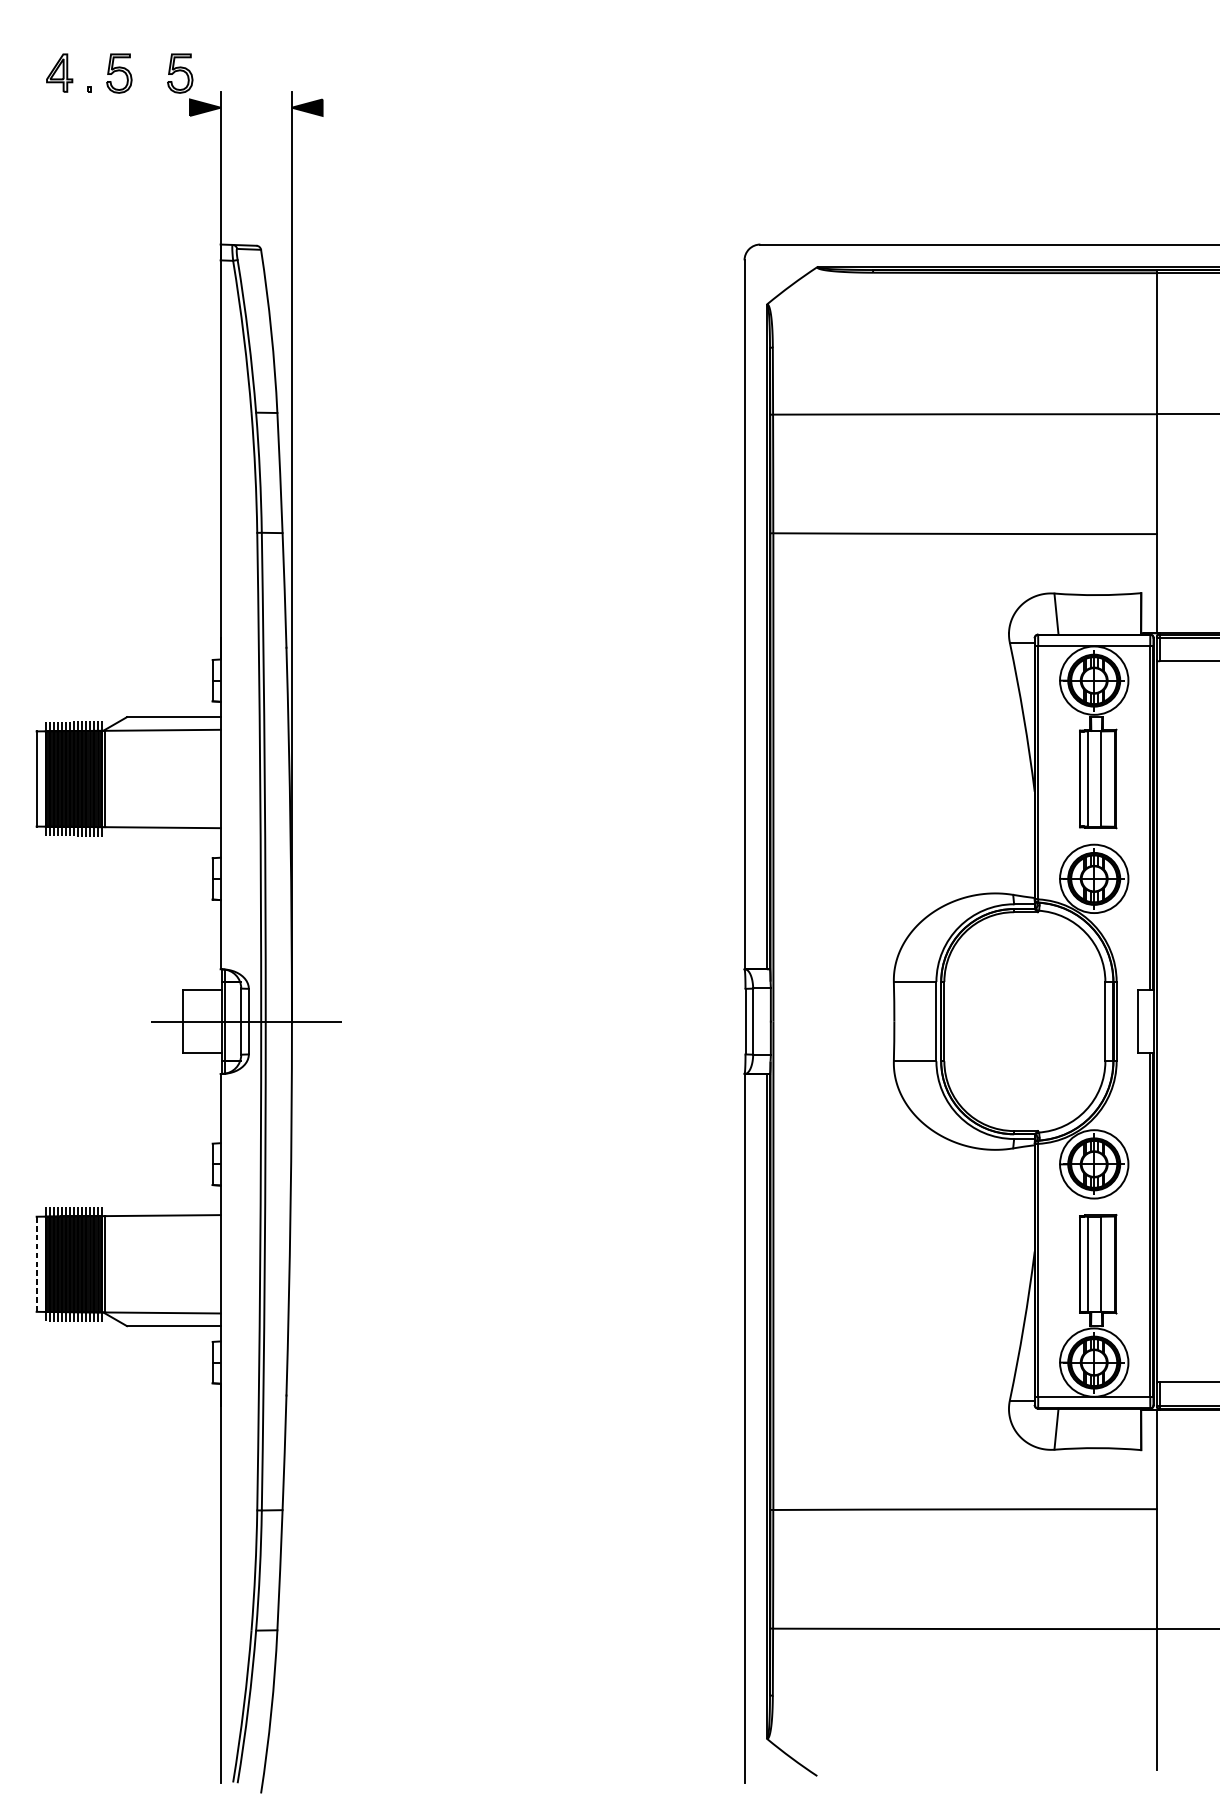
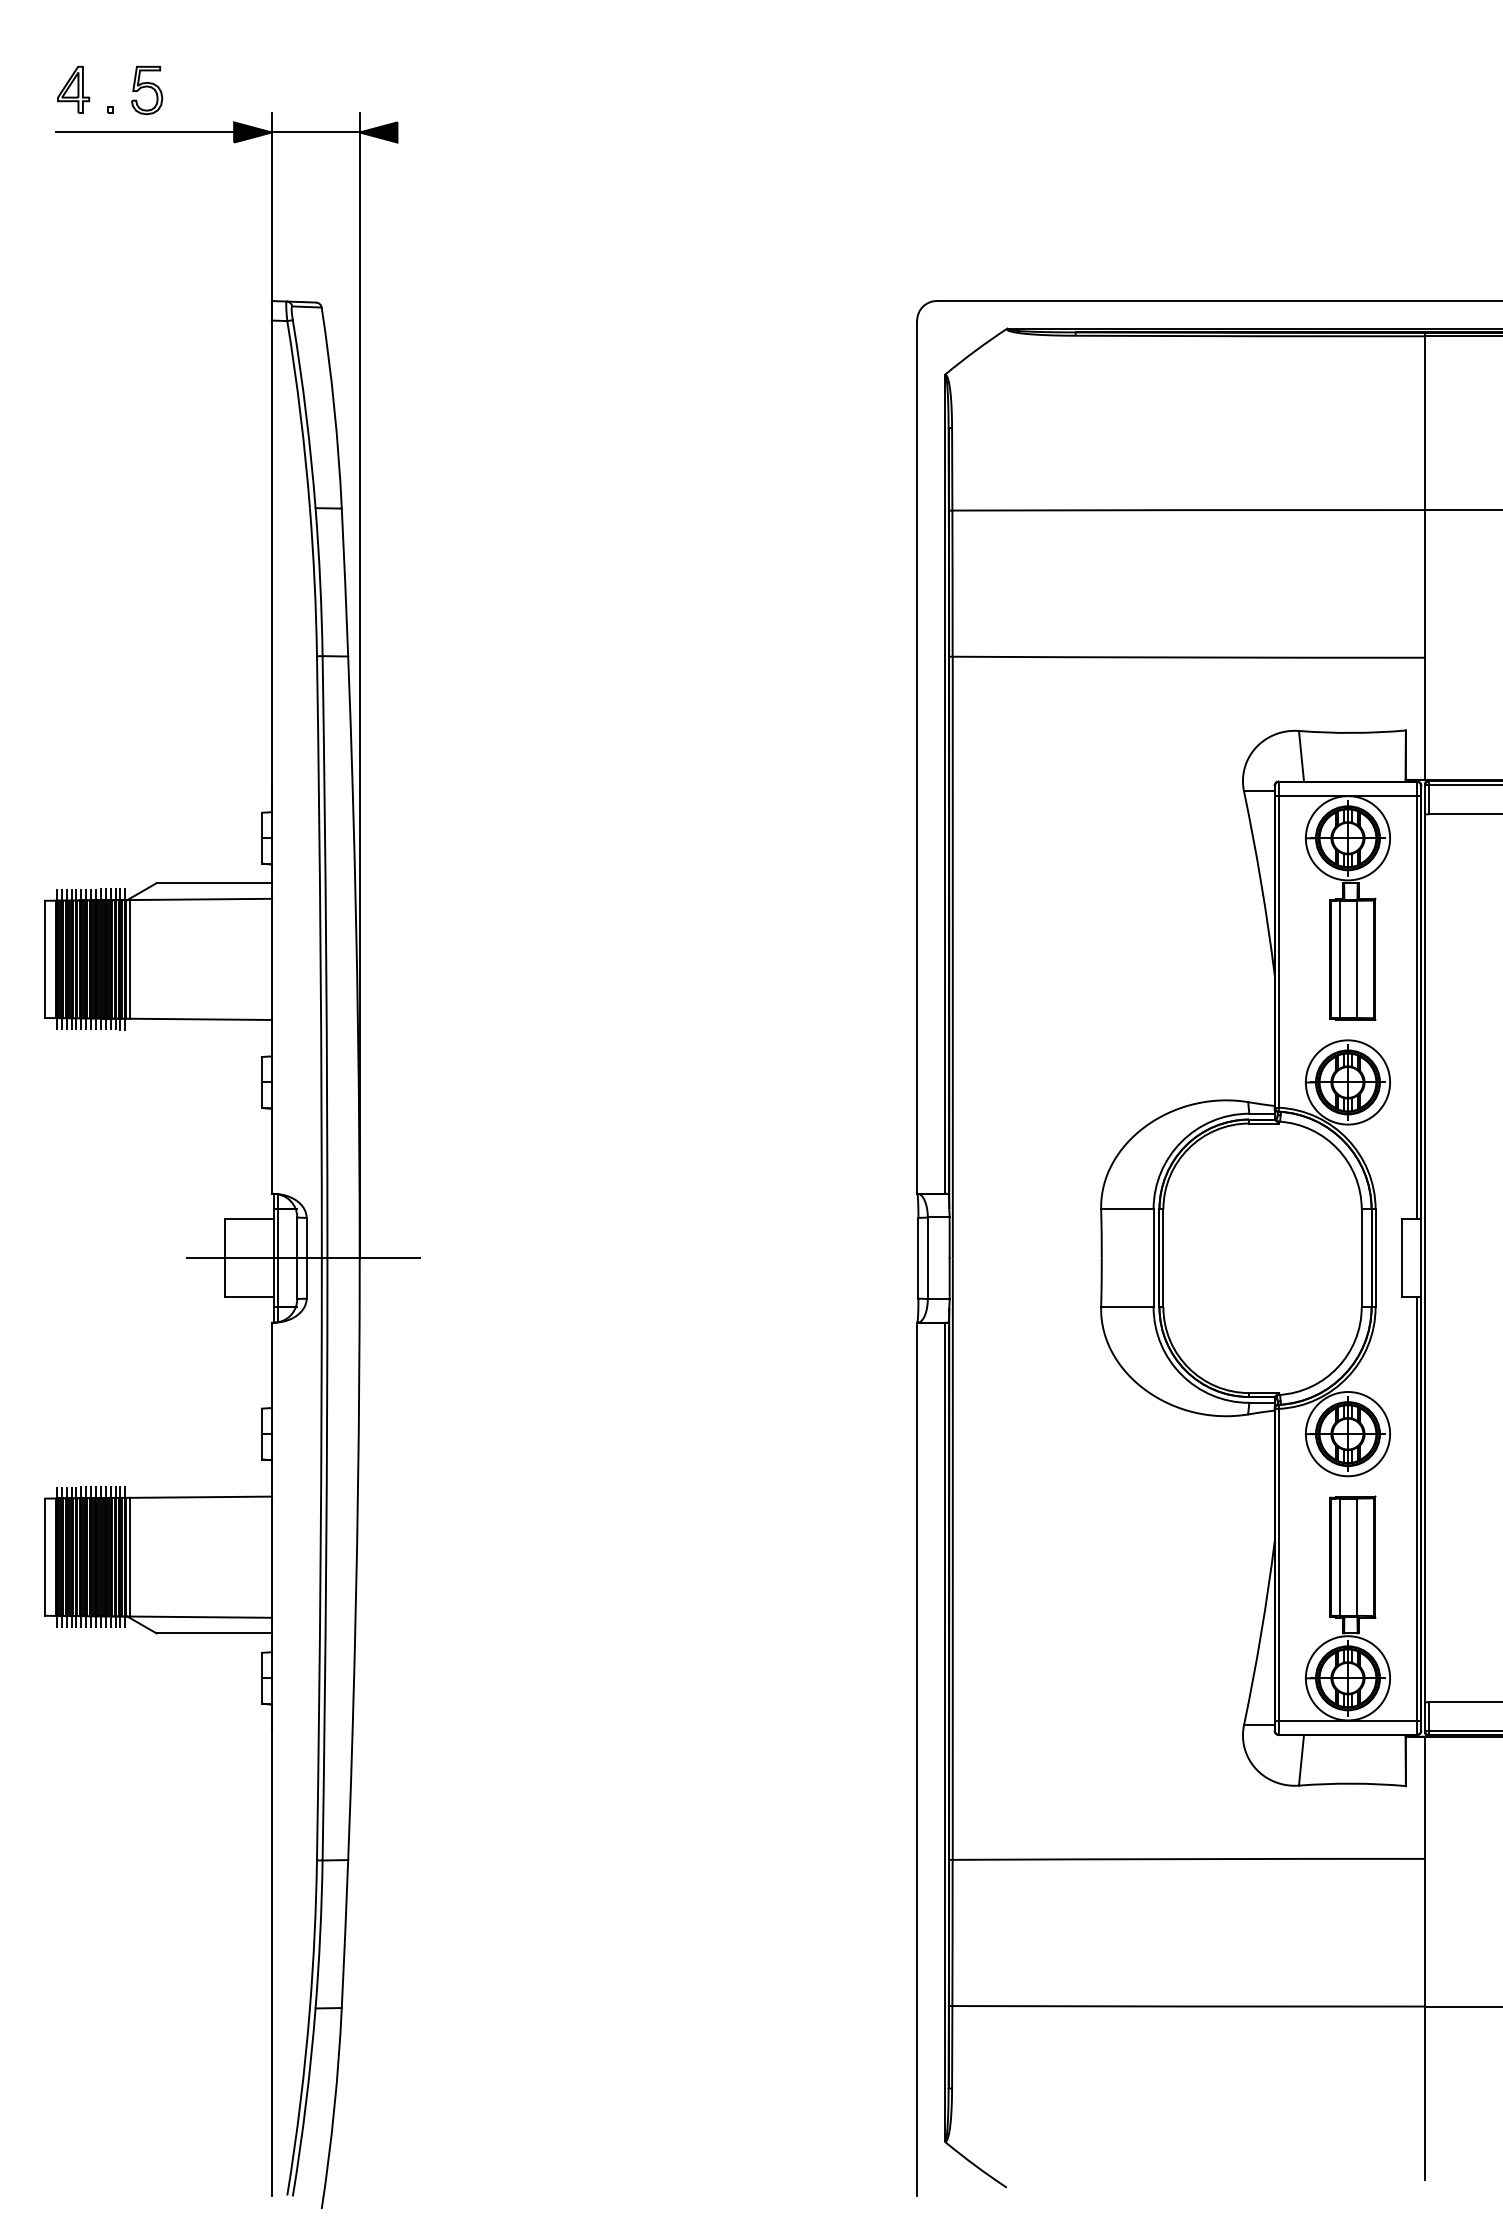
part: (180, 73) -> (222, 90), removed
line: (117, 107) -> (144, 132), added
line: (256, 107) -> (315, 132), added
line: (36, 1264) -> (45, 1557), dashed -> solid

